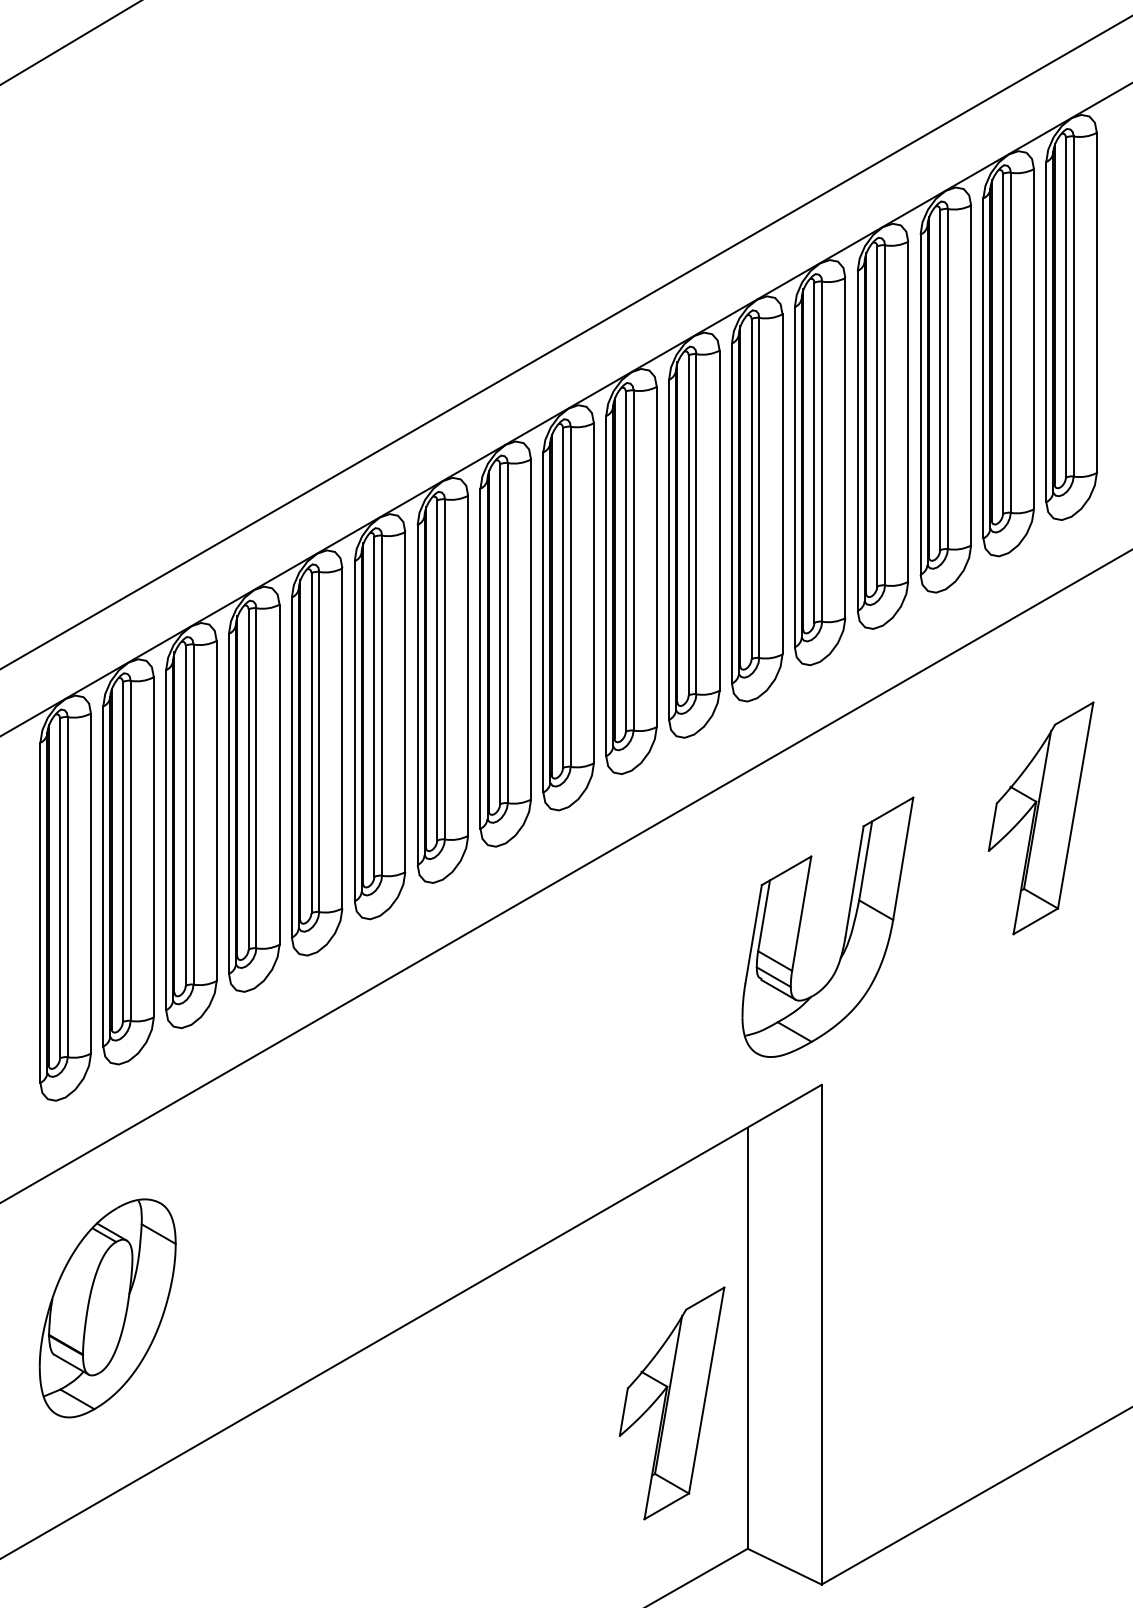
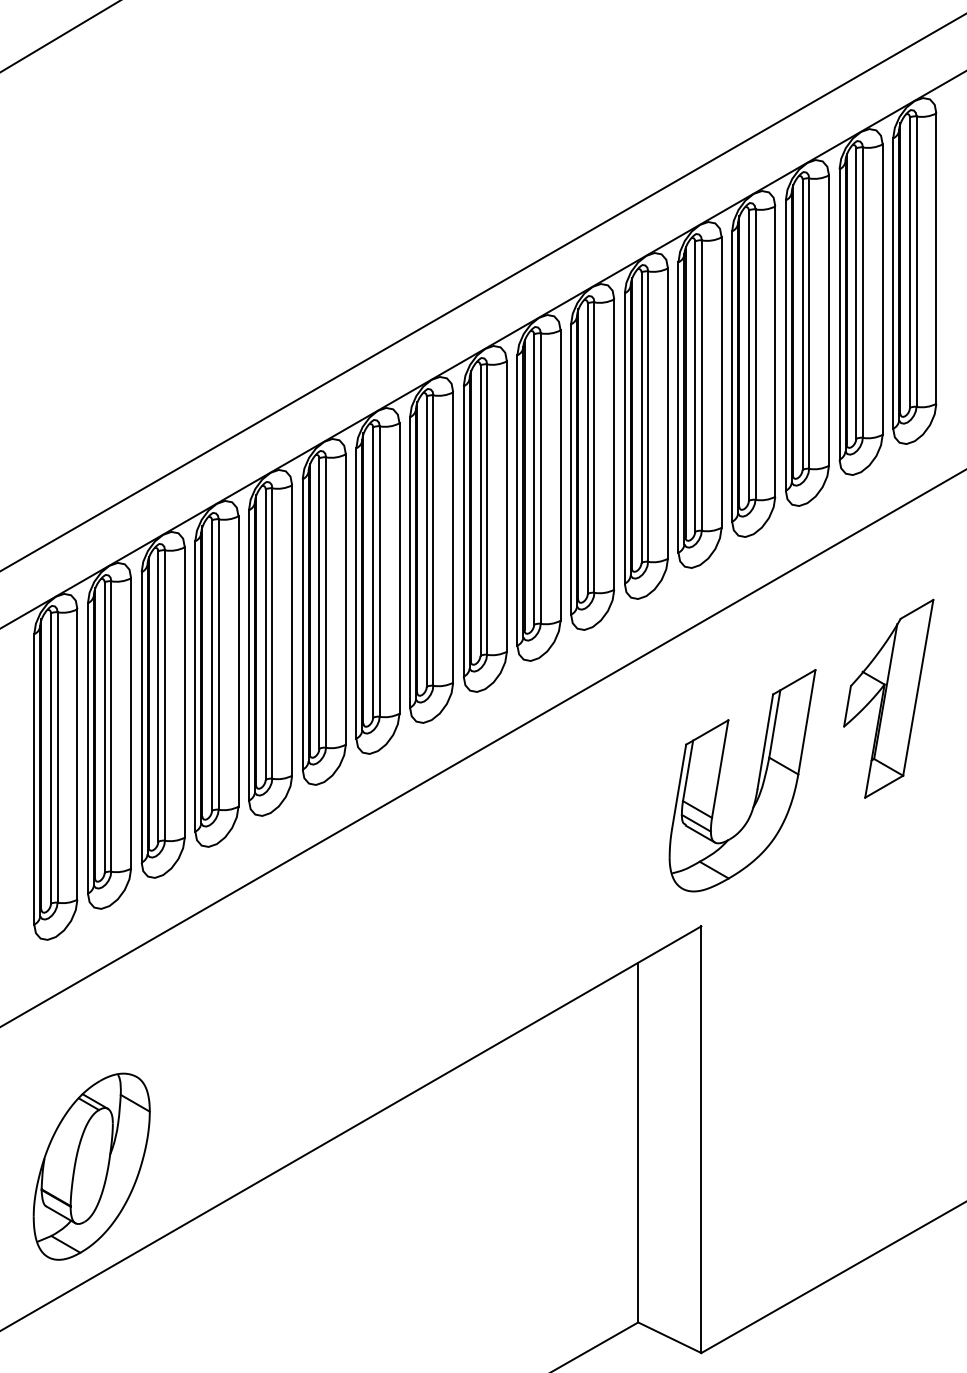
part: (845, 929) -> (757, 782), moved
part: (107, 1308) -> (91, 1166), moved
part: (671, 1403) -> (573, 1198), removed

